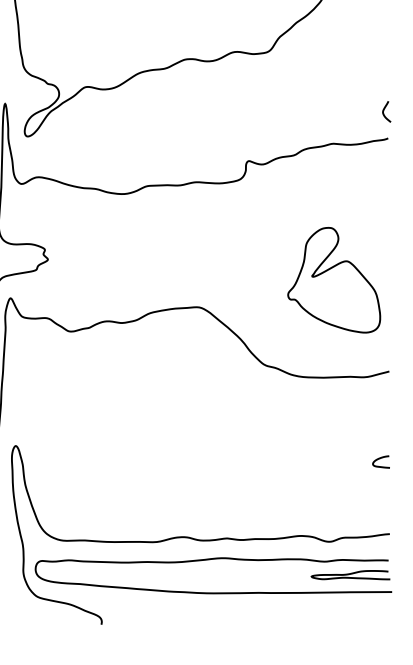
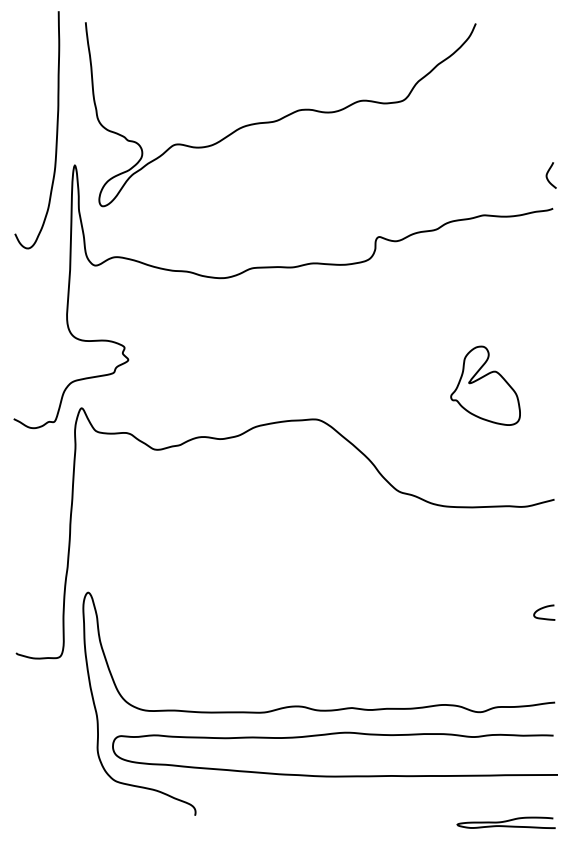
part: (334, 280) -> (485, 385), size x0.6
curve: (350, 574) -> (505, 822), moved

